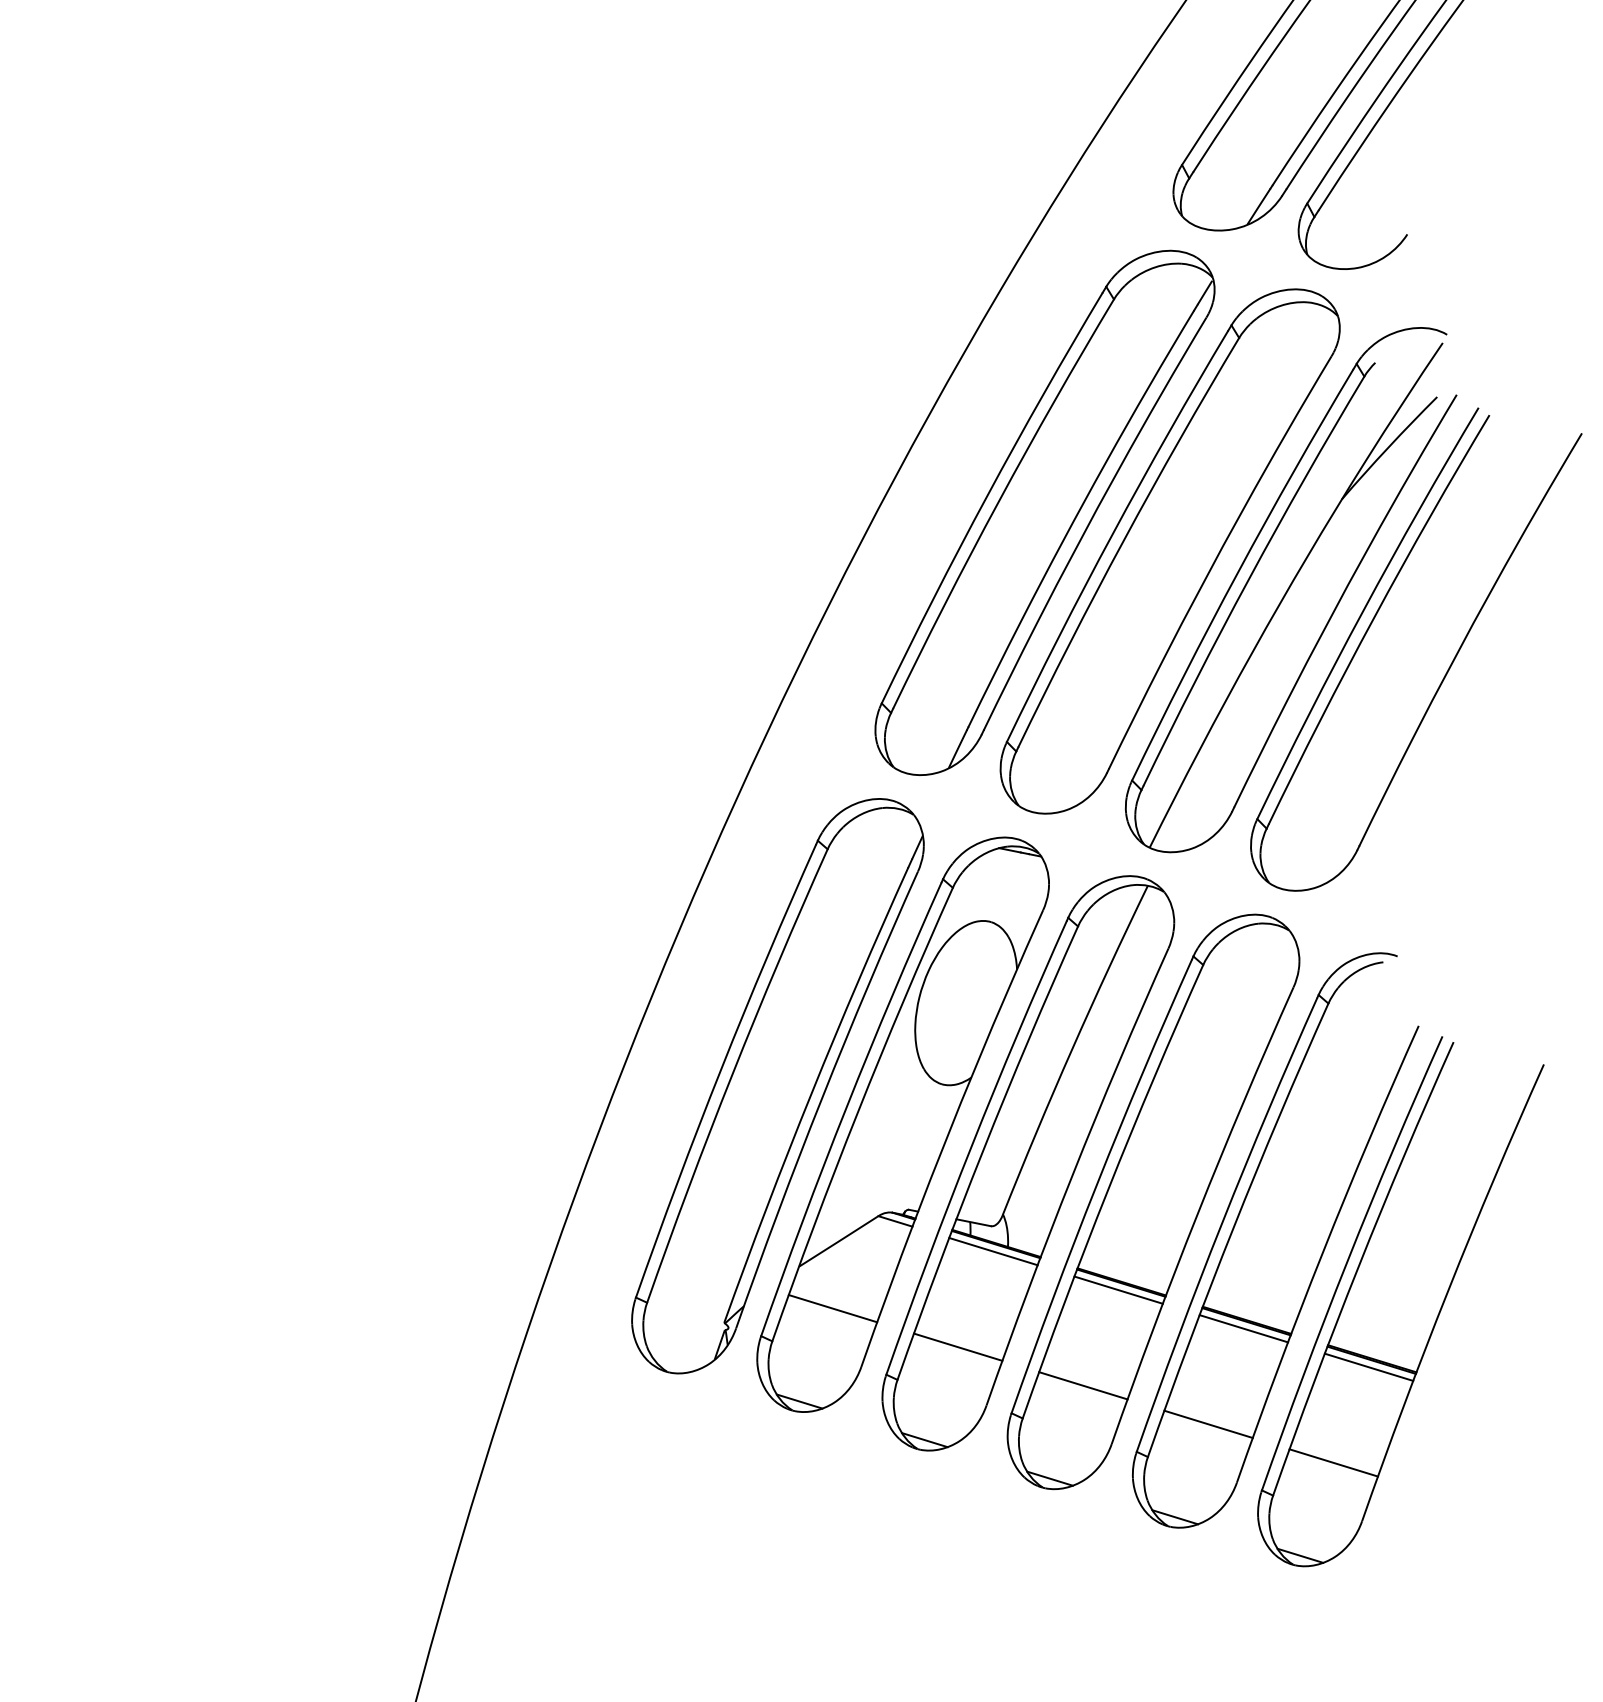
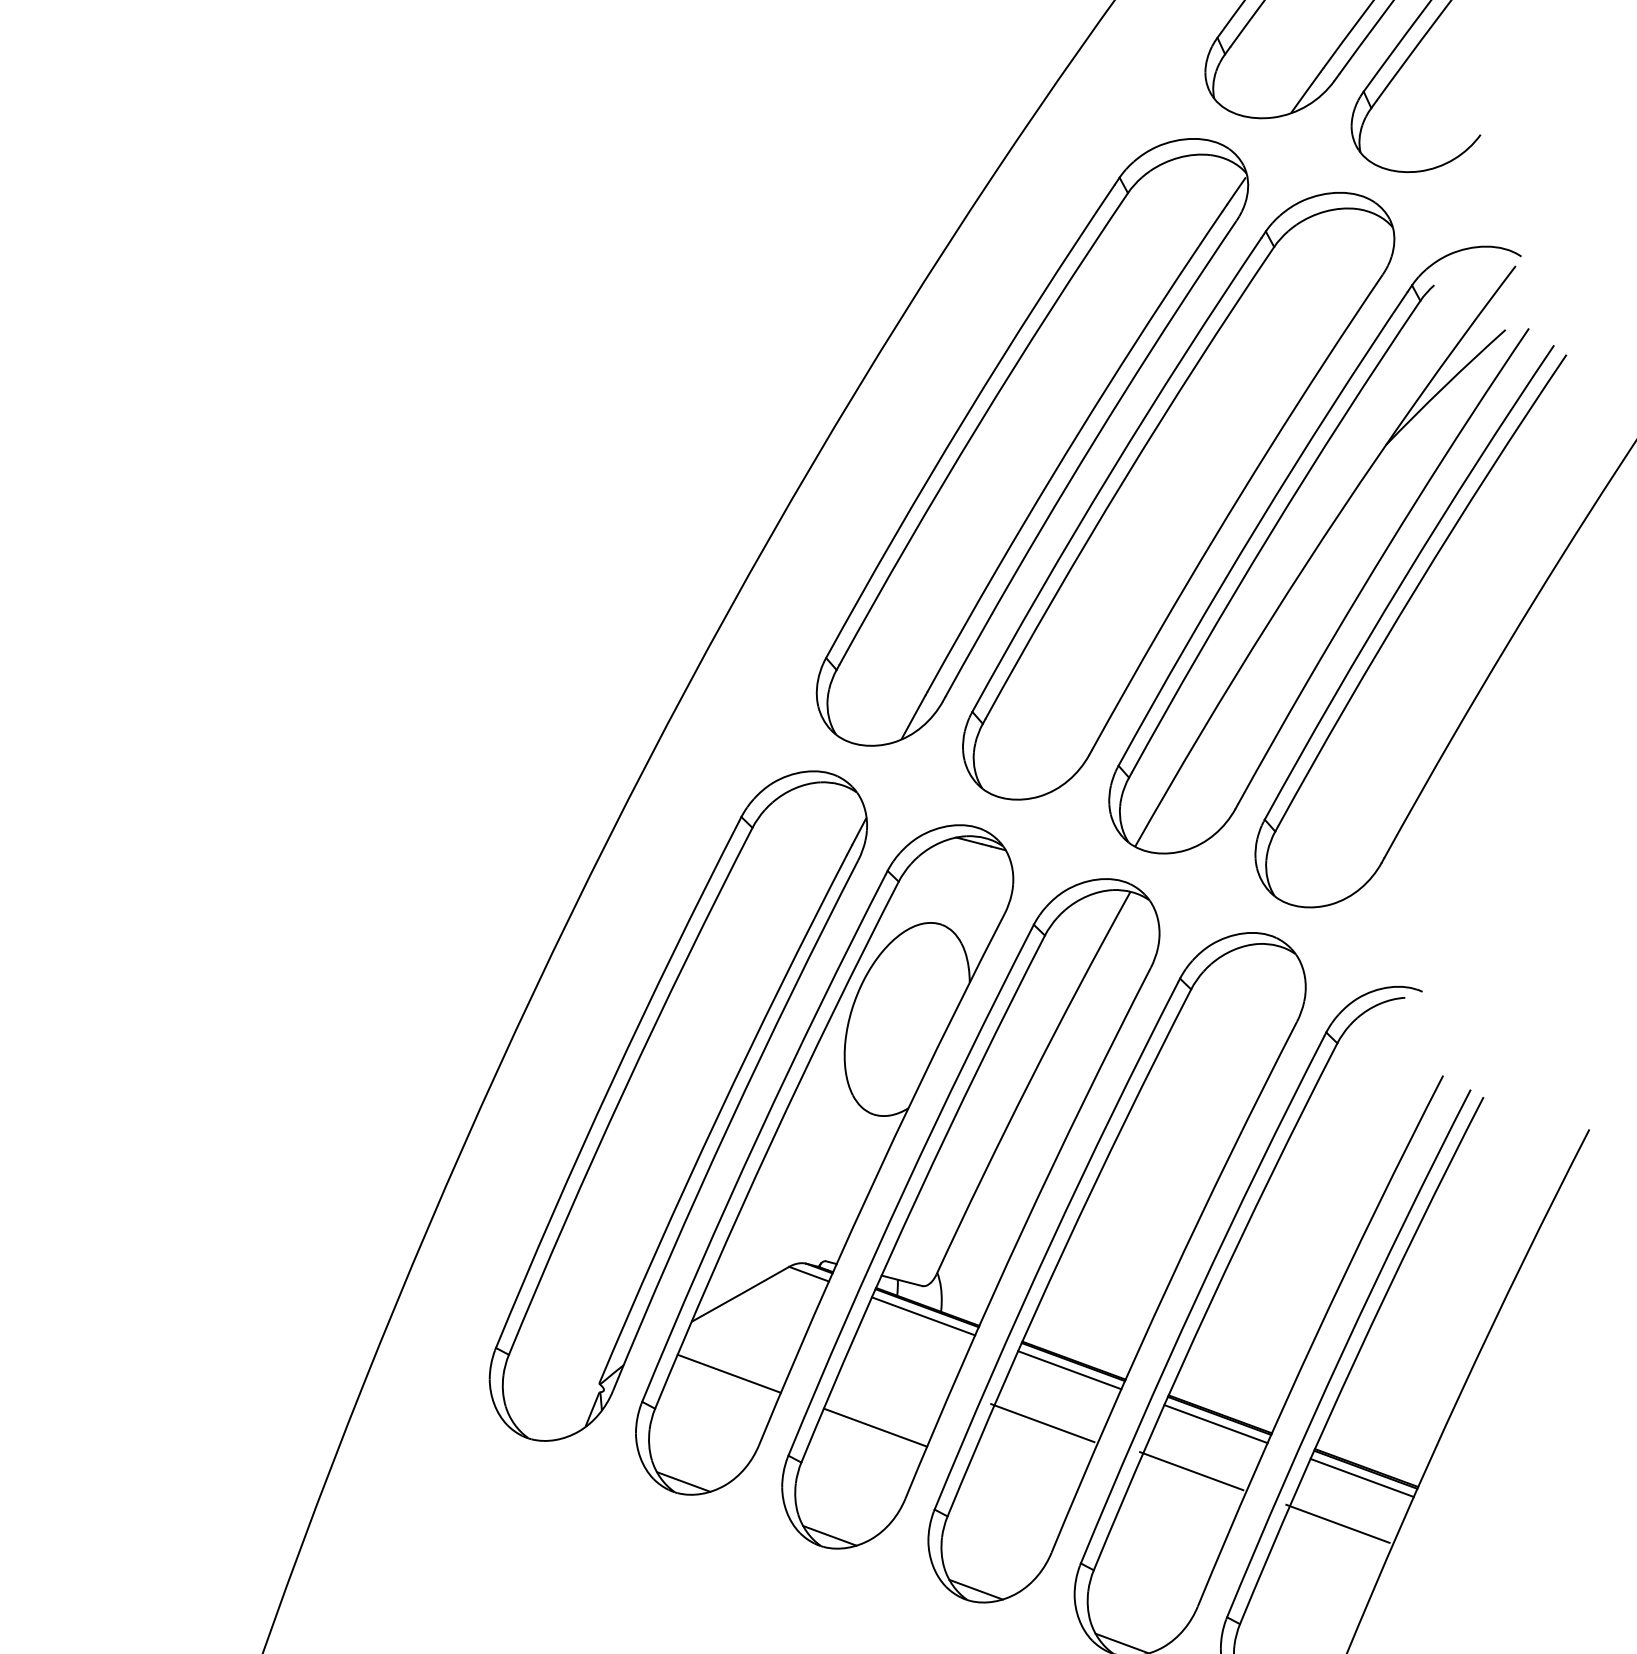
line: (1083, 1385) -> (1042, 1422), moved
line: (1208, 1423) -> (1191, 1470), moved
line: (1333, 1462) -> (1337, 1523), moved

